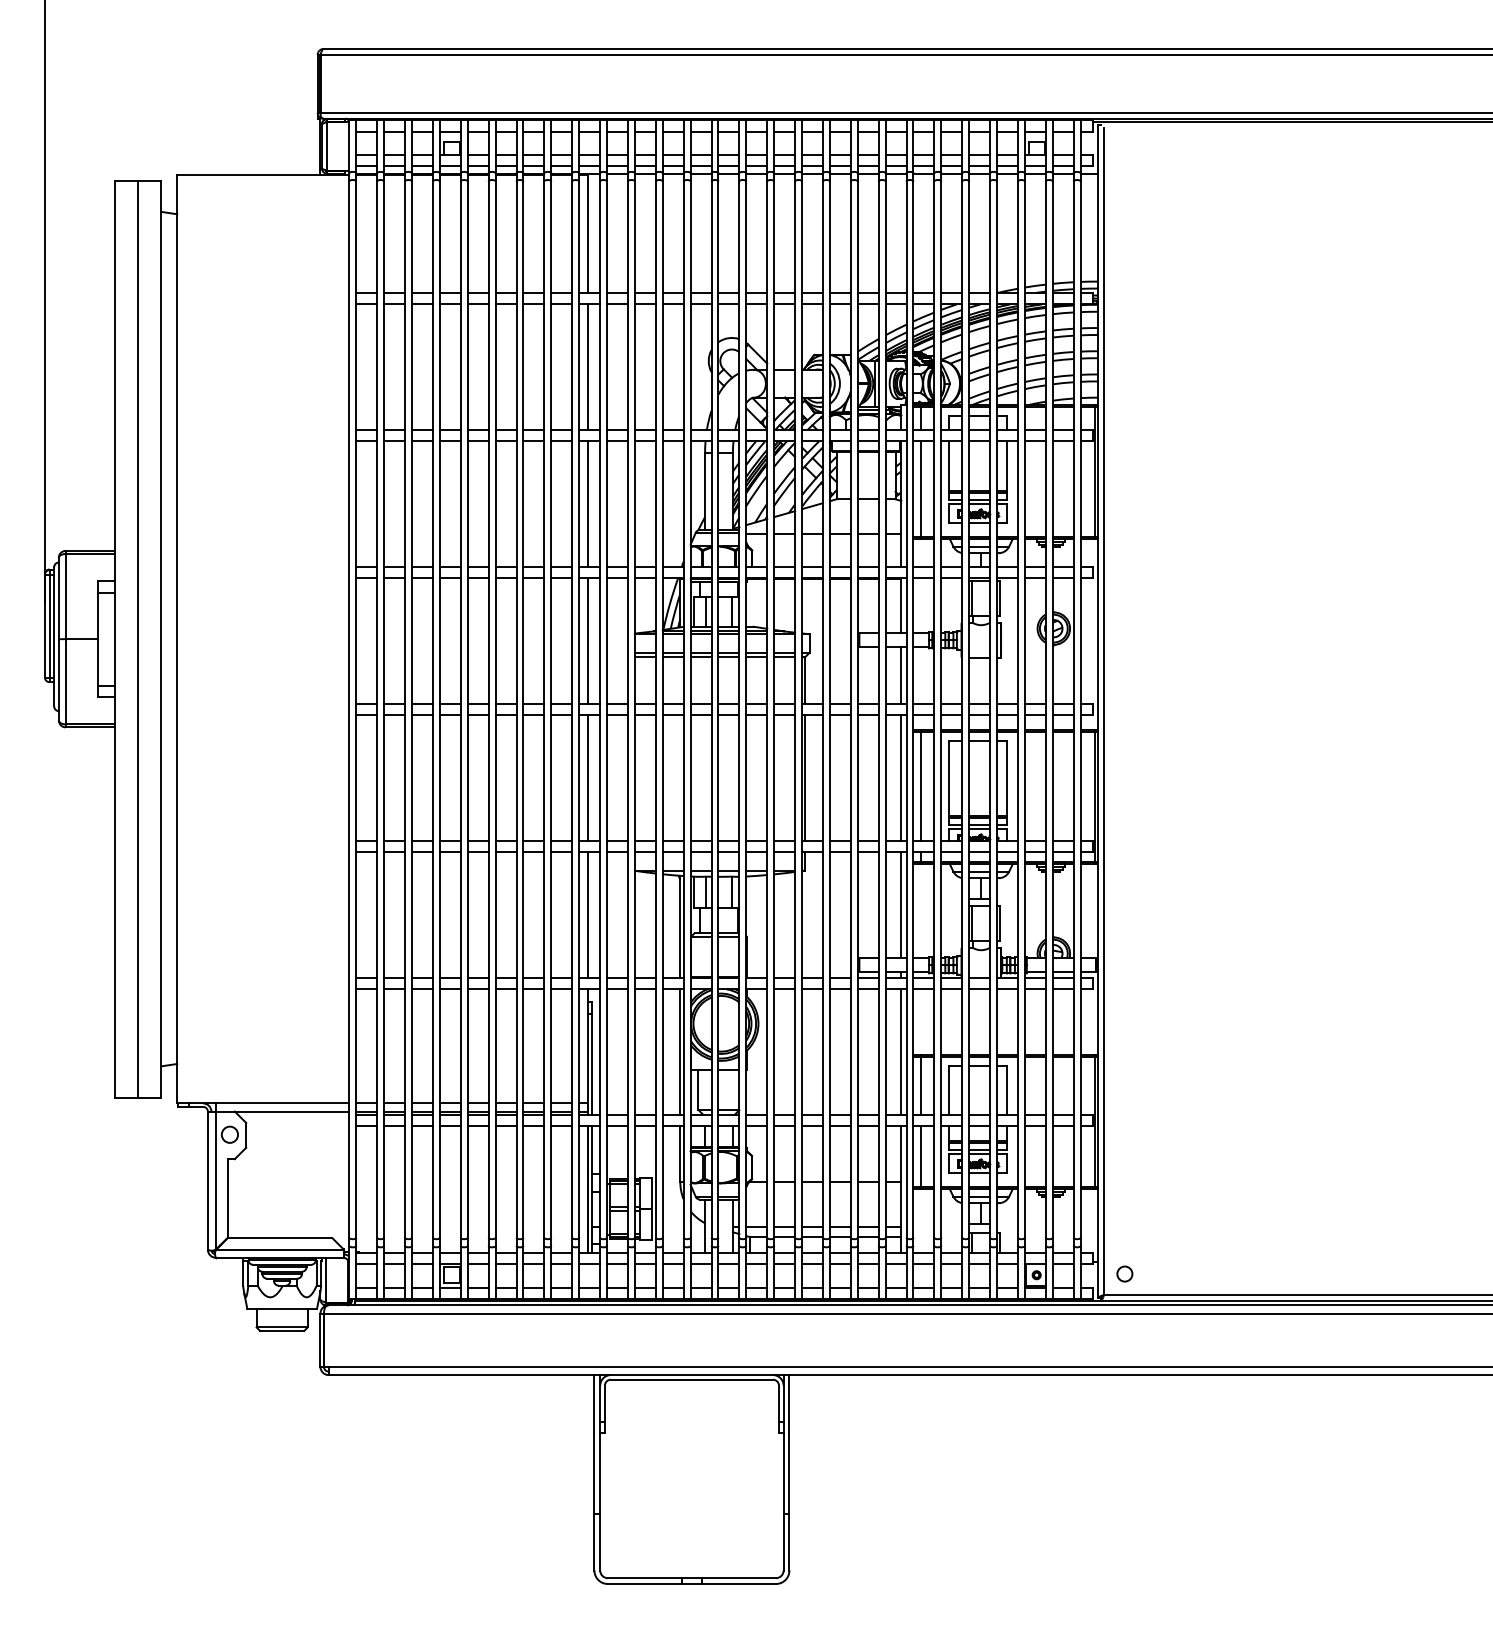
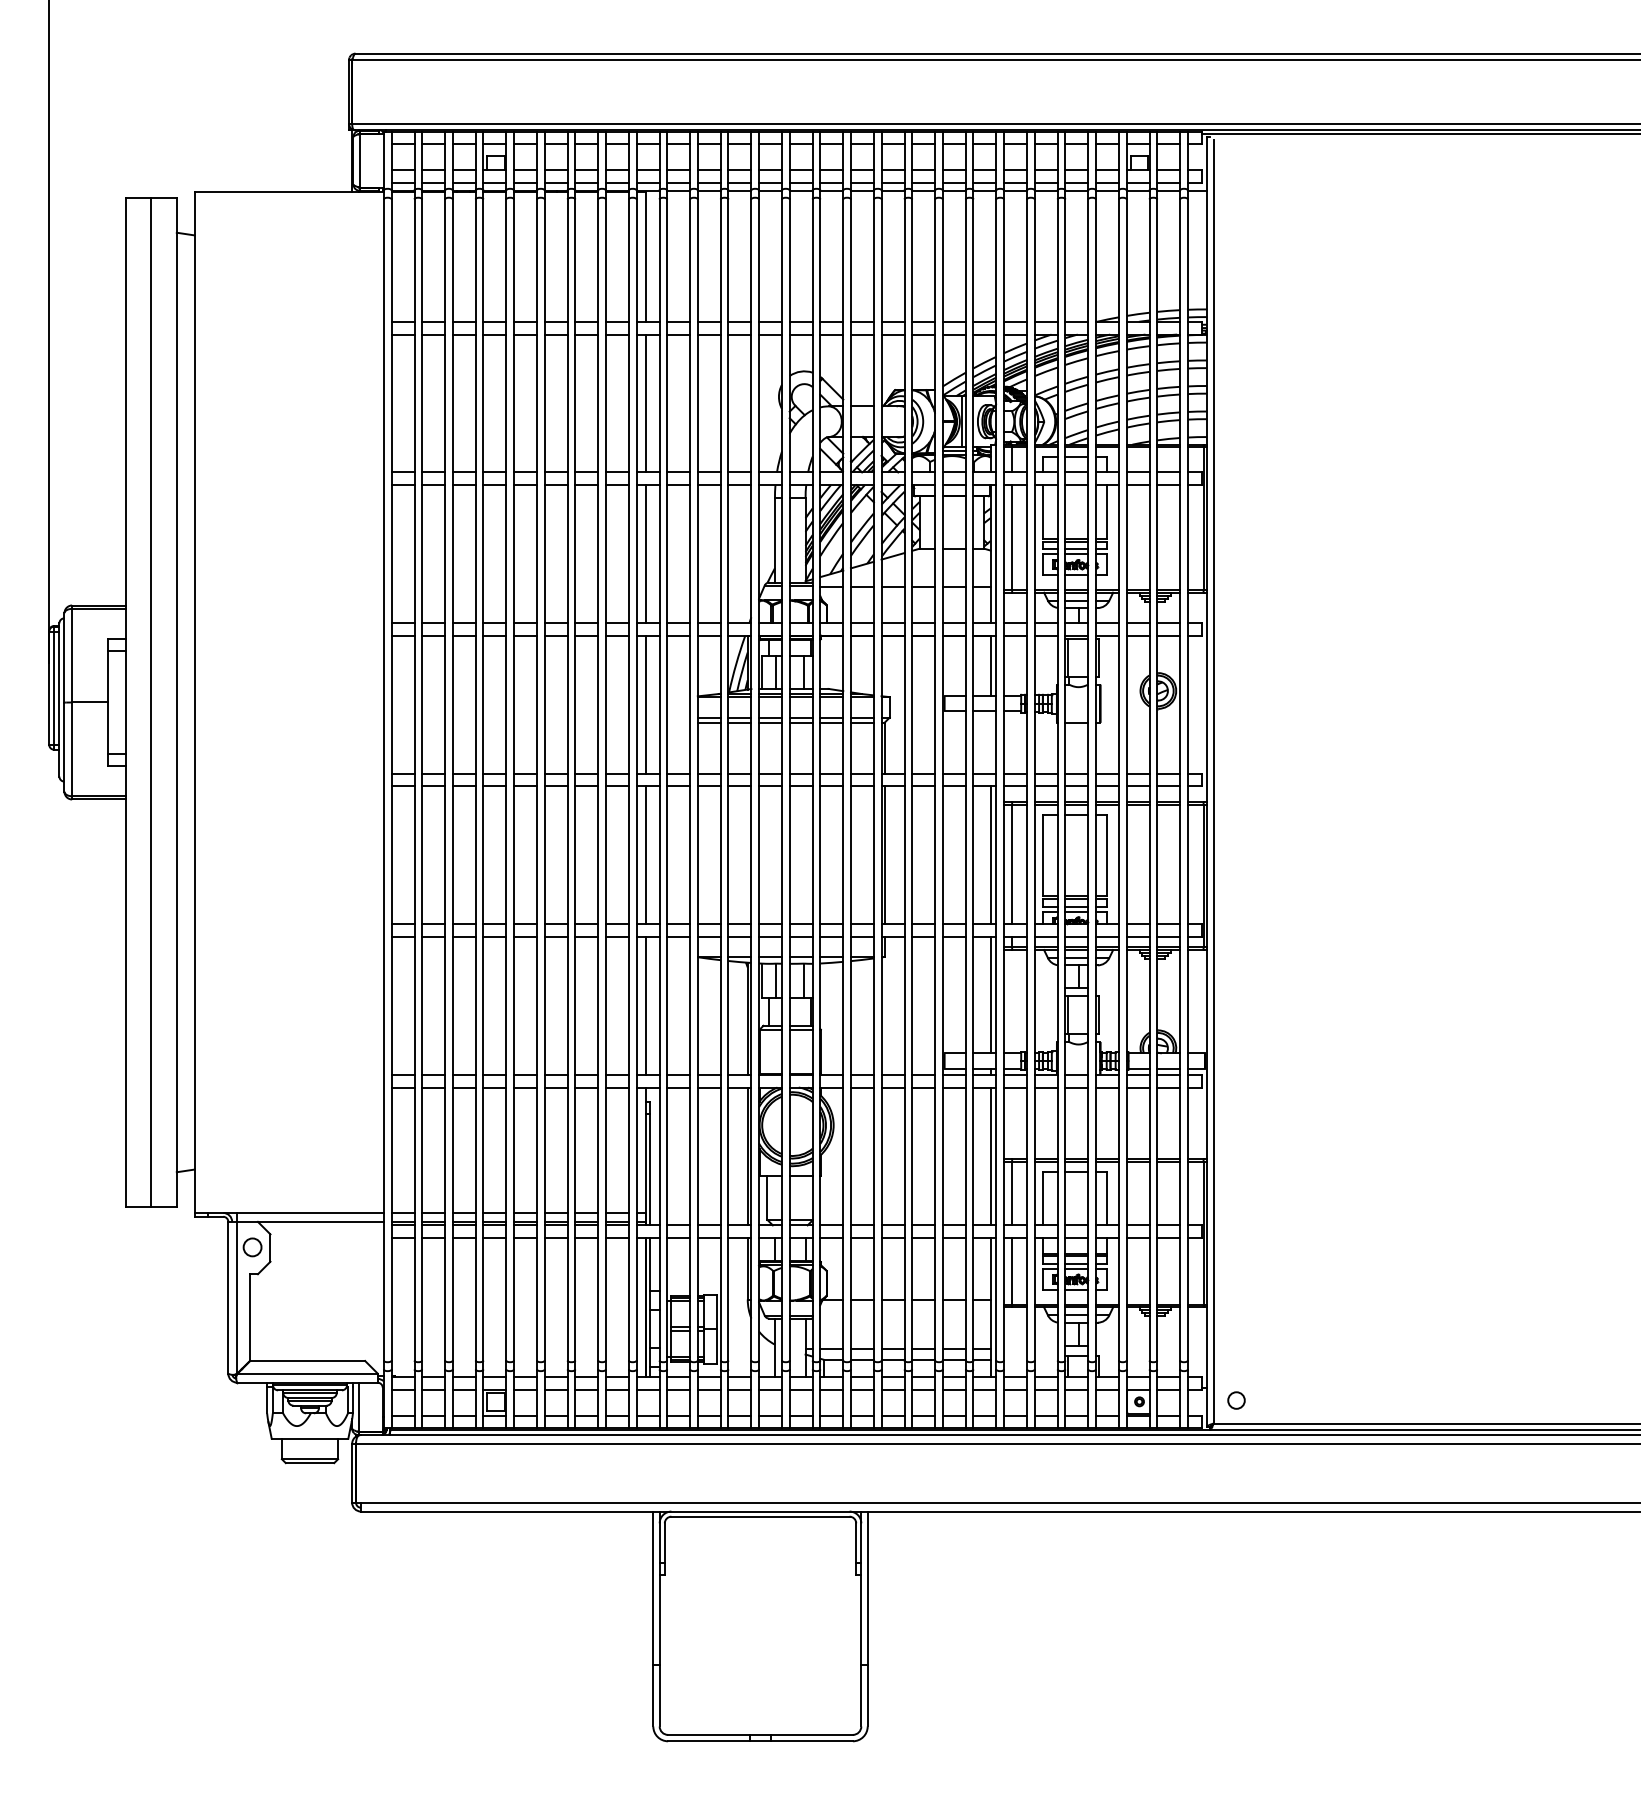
line: (901, 675) -> (990, 742), removed

